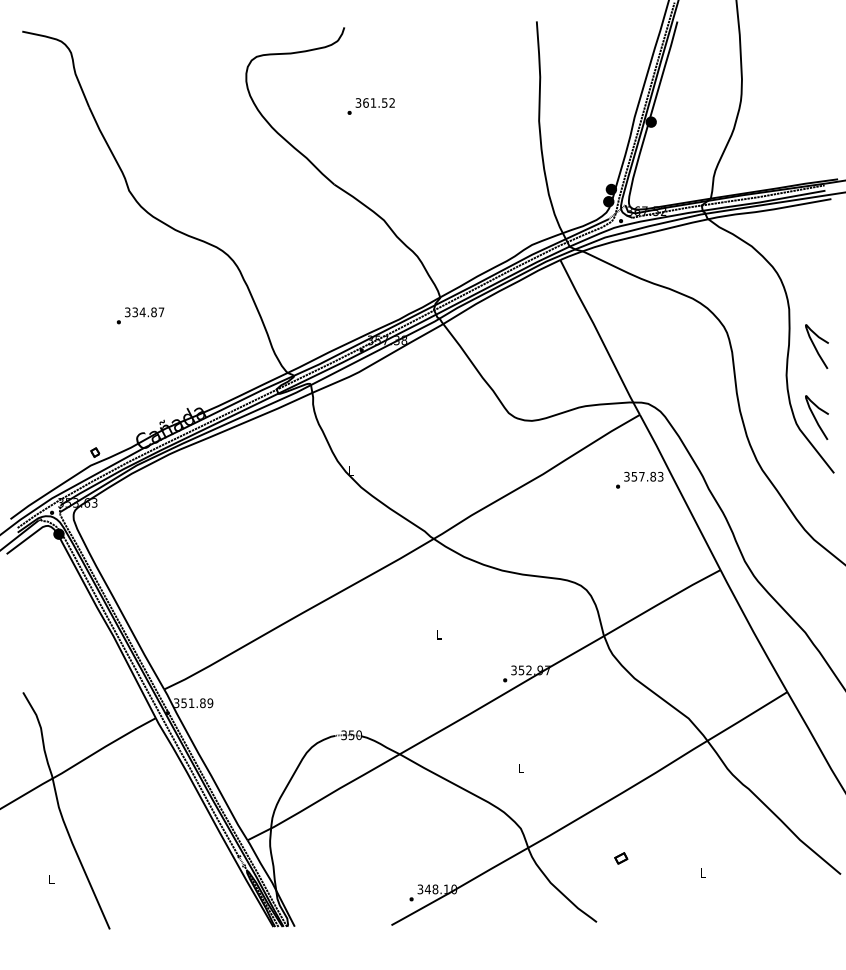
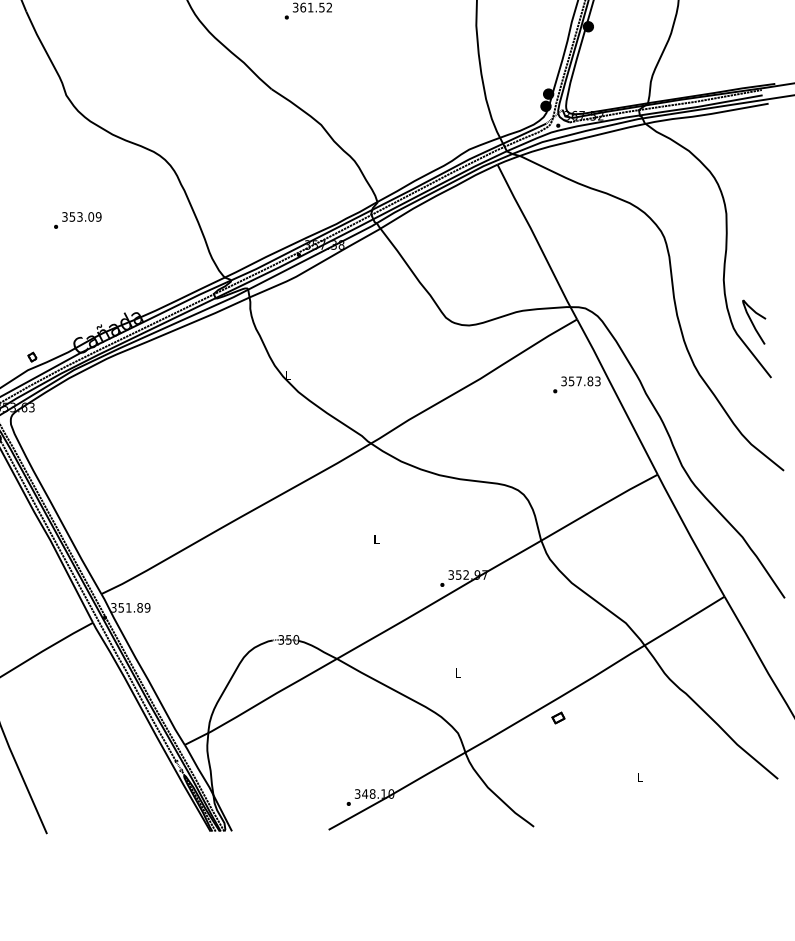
text: (148, 312) -> (85, 217), 334.87 -> 353.09
curve: (815, 346) -> (752, 251), removed
part: (621, 858) -> (558, 718), moved

